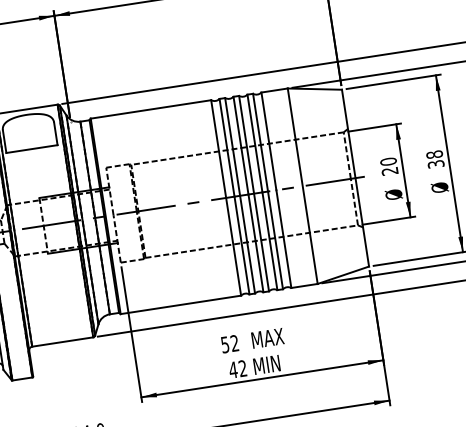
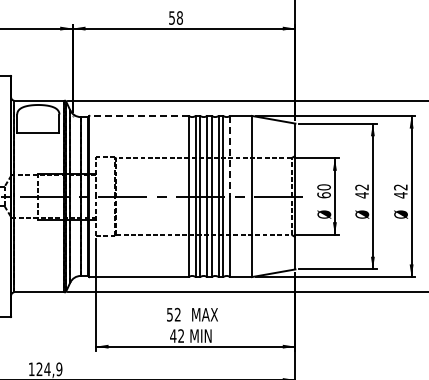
line: (151, 108) -> (139, 115), solid -> dashed
line: (269, 141) -> (230, 156), solid -> dashed
text: (434, 159) -> (361, 191), 38 -> 42
text: (389, 171) -> (323, 195), 20 -> 60

